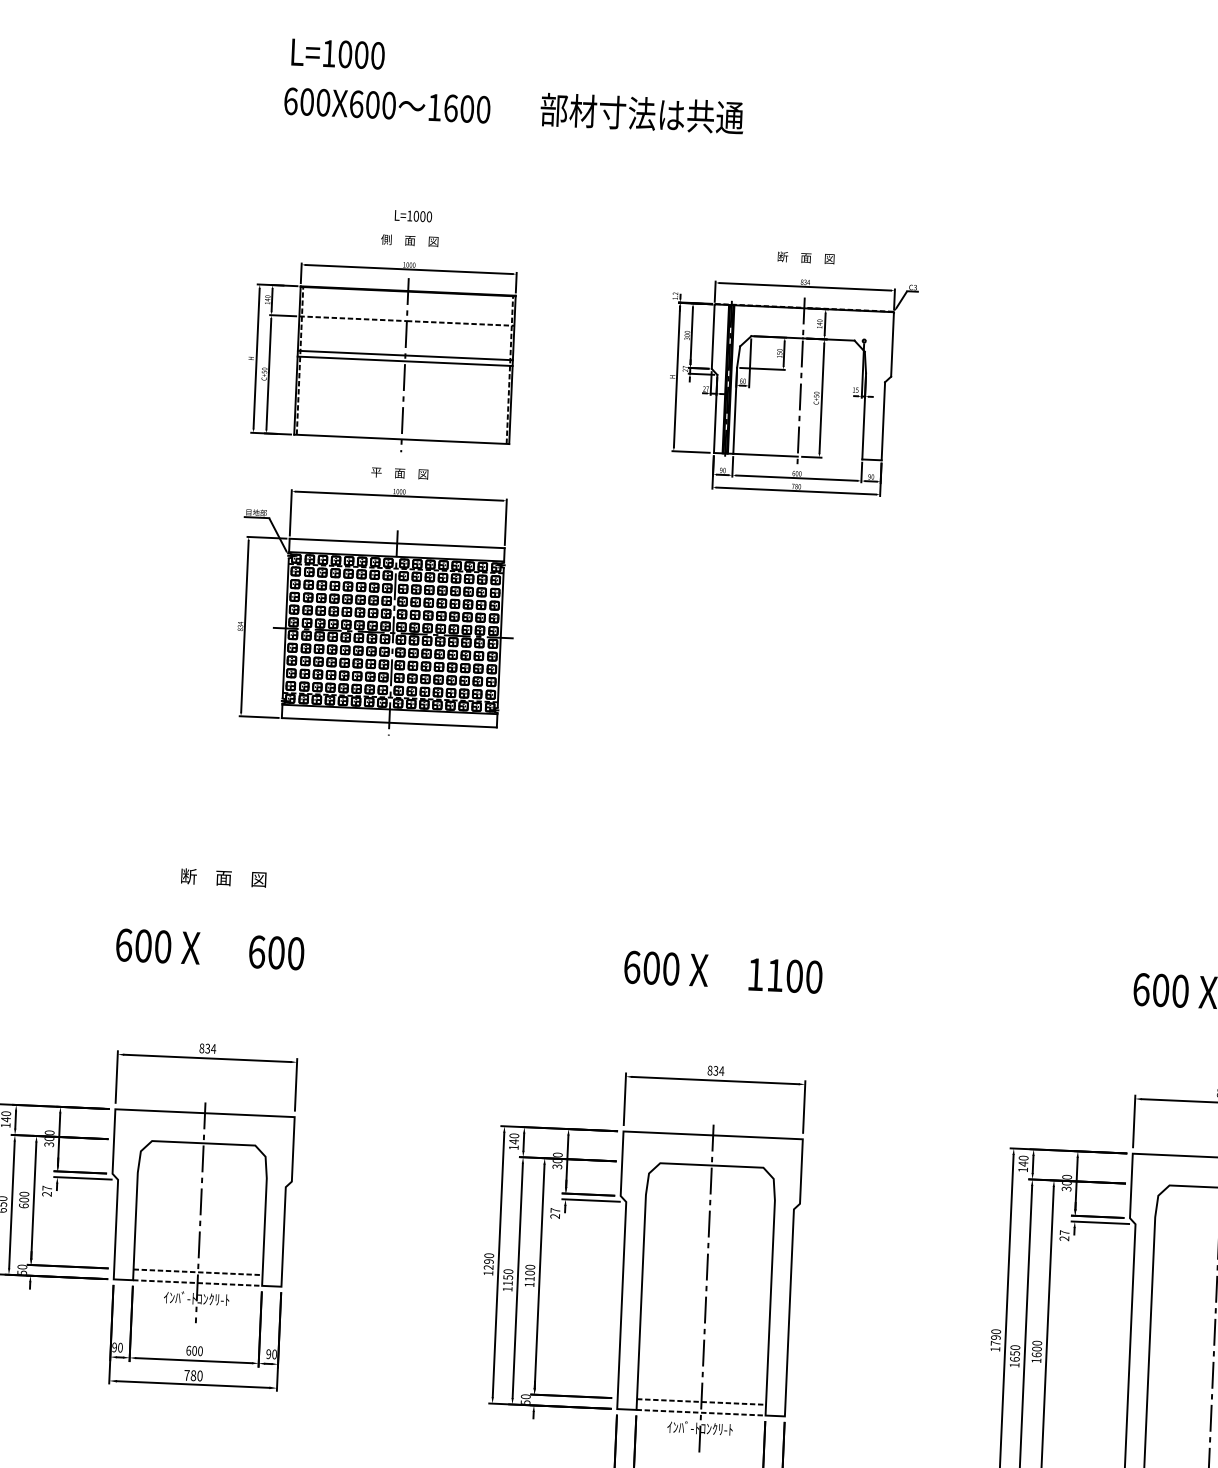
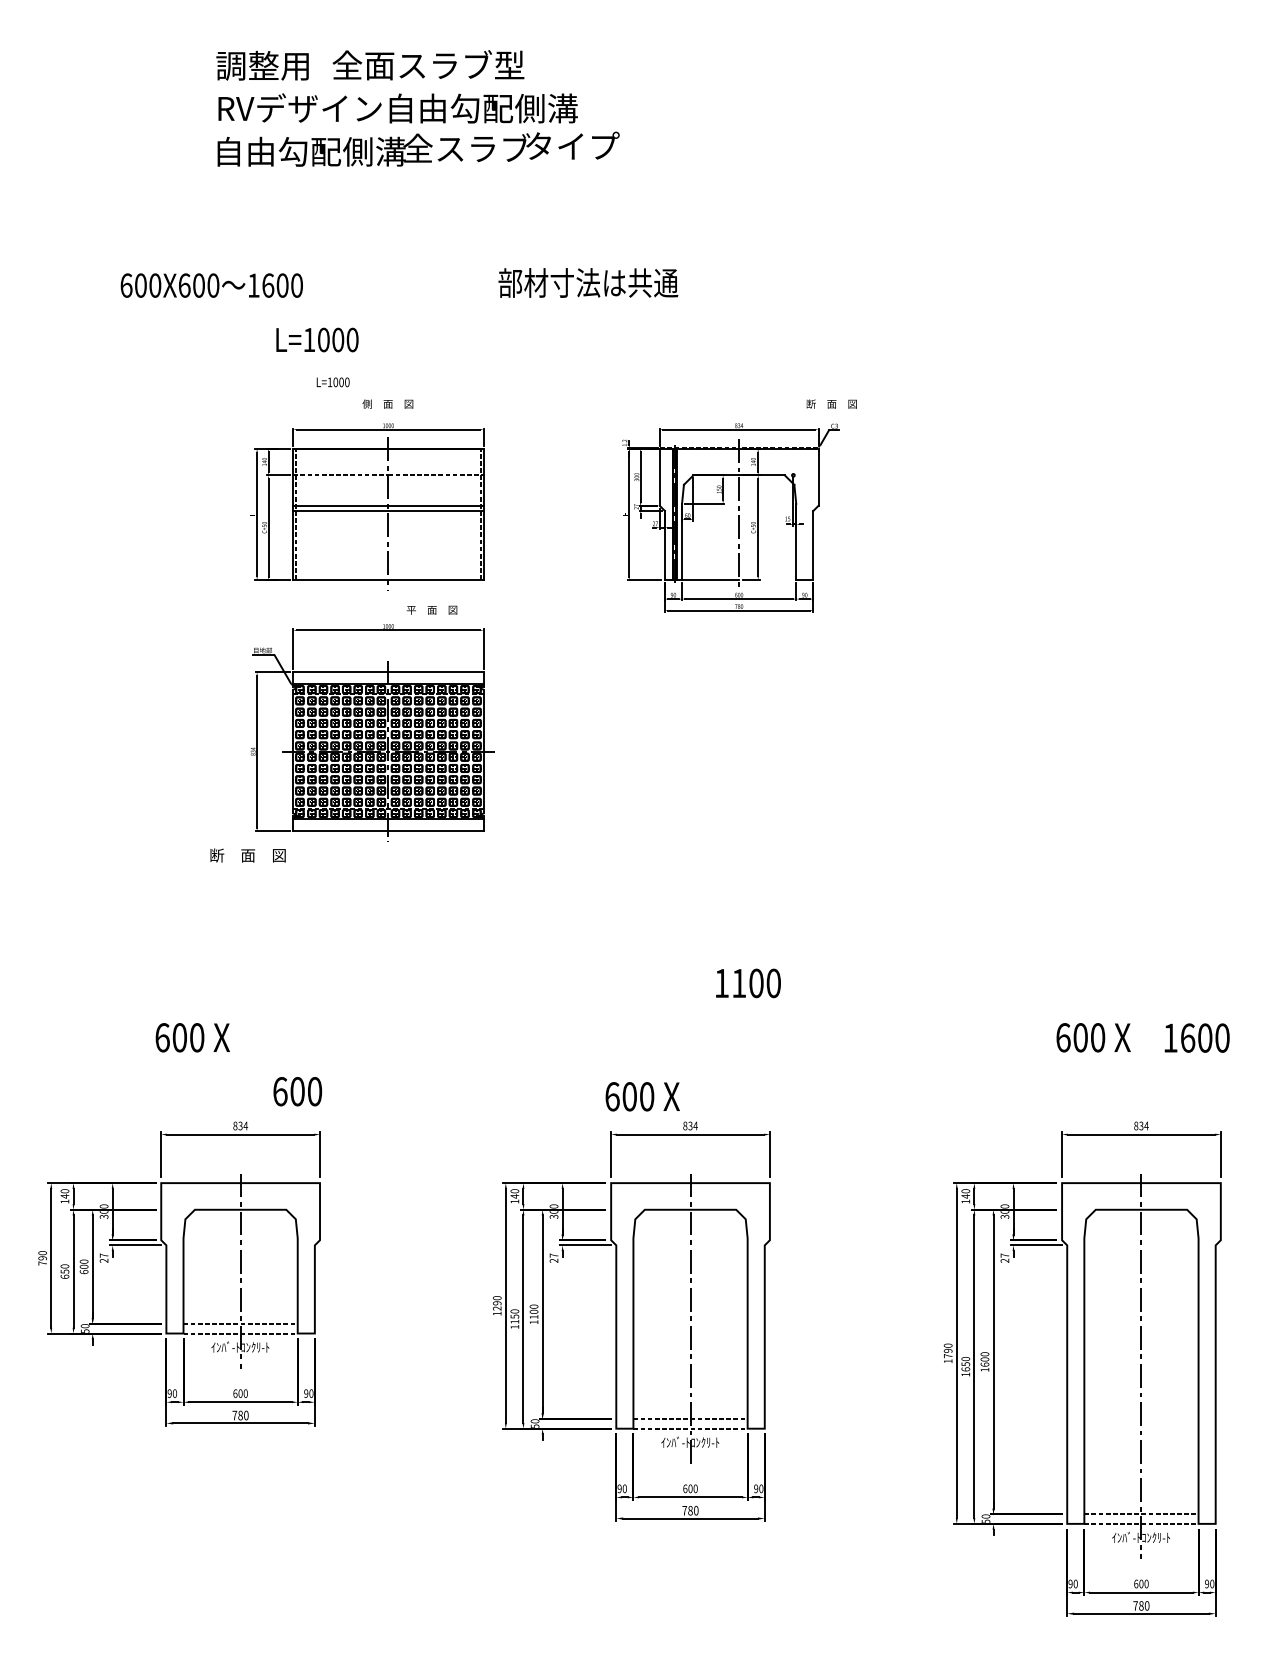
text: (338, 53) -> (317, 339), moved
text: (386, 105) -> (211, 285), moved
text: (412, 216) -> (332, 382), moved
text: (805, 257) -> (831, 403), moved
text: (399, 472) -> (431, 609), moved
text: (223, 877) -> (247, 855), moved
text: (276, 952) -> (297, 1091), moved
text: (666, 968) -> (642, 1096), moved
text: (785, 976) -> (748, 983), moved

